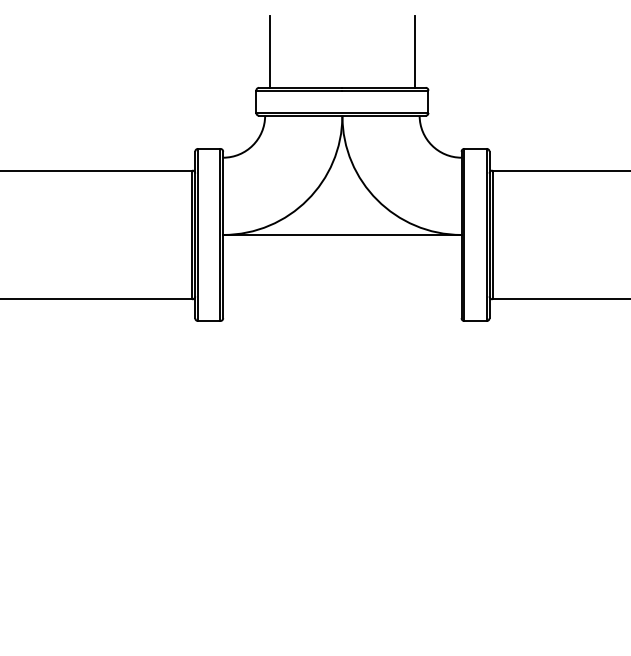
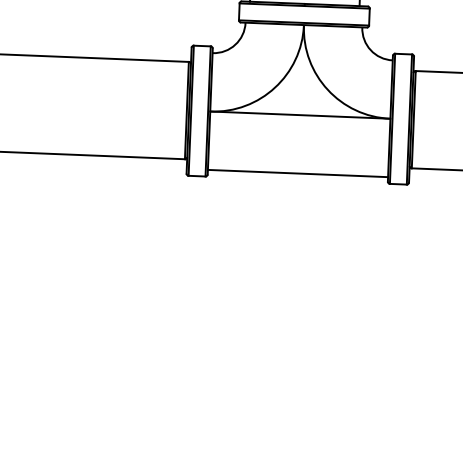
line: (342, 312) -> (298, 173), added

